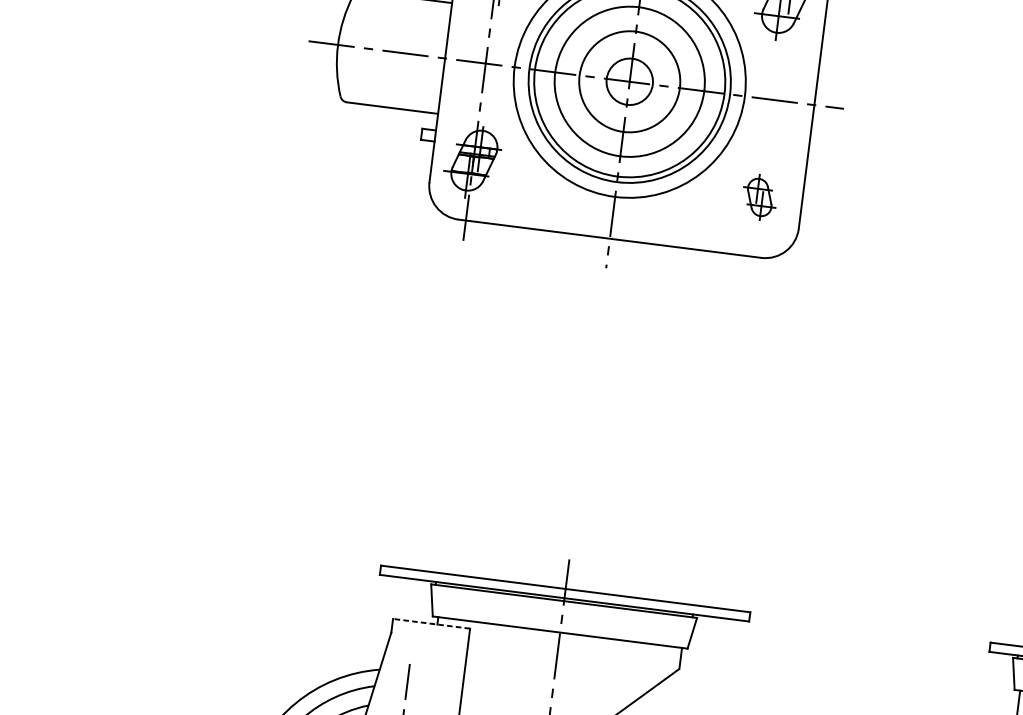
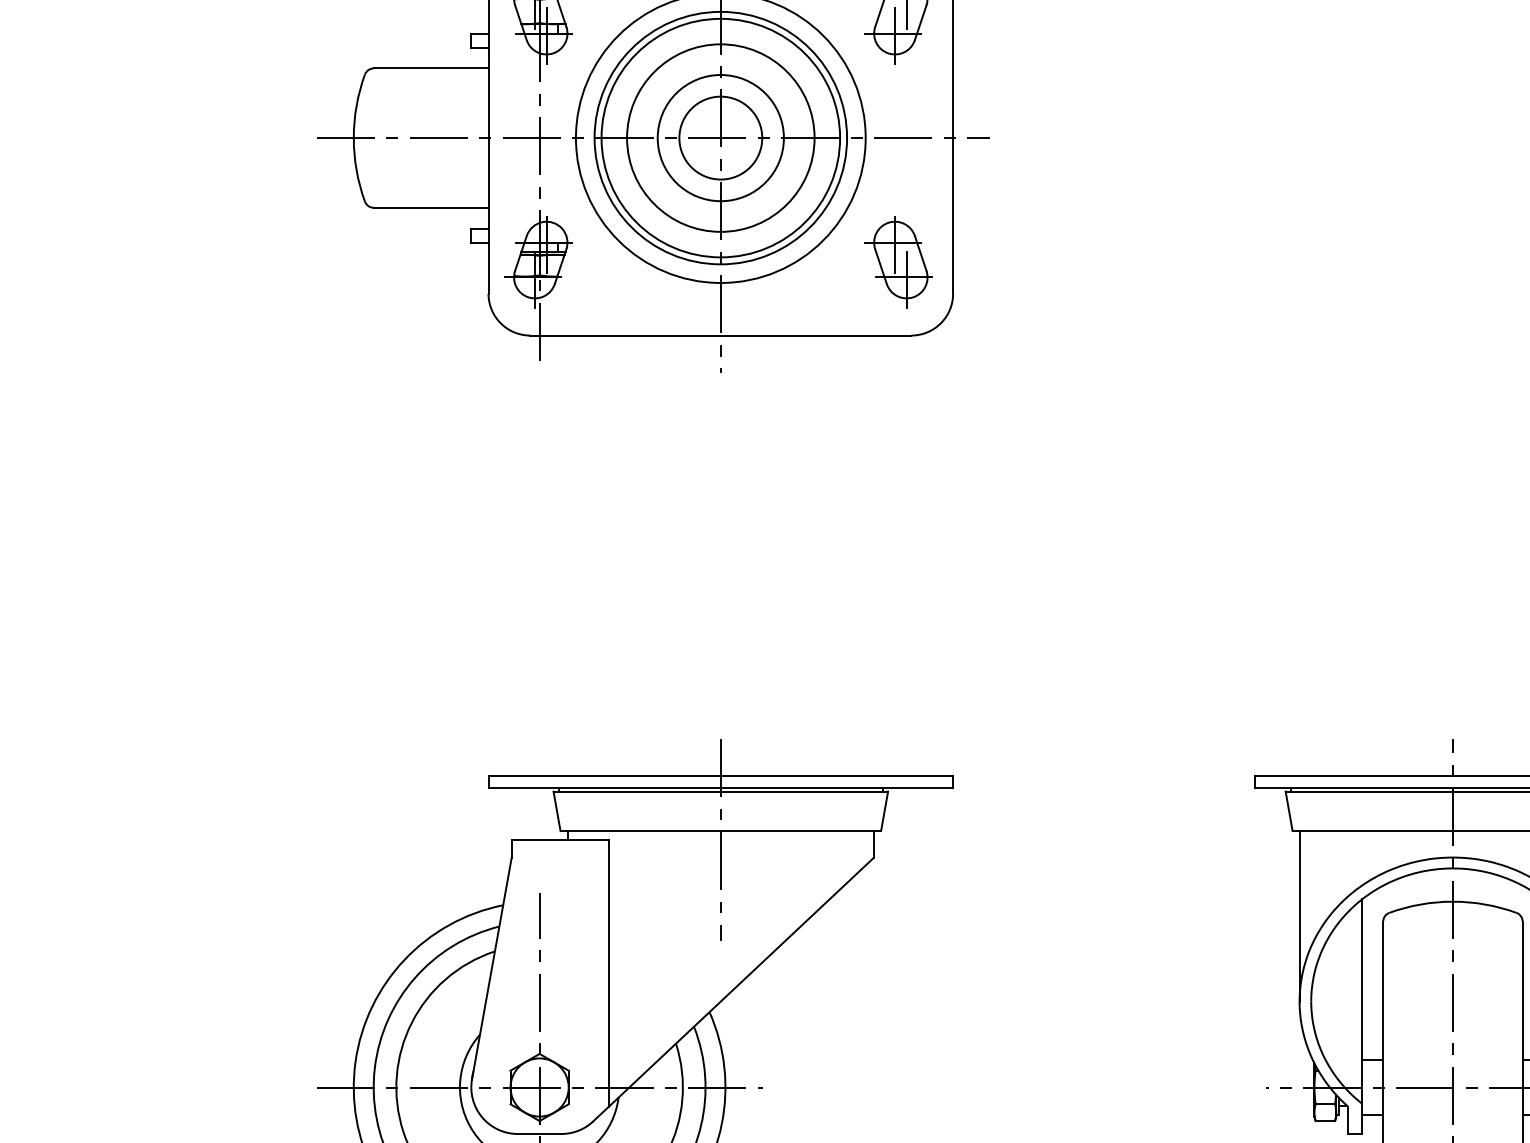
circle: (629, 81) -> (720, 137), size x1.43
part: (758, 198) -> (898, 262), size x1.67
line: (431, 623) -> (559, 840), dashed -> solid

